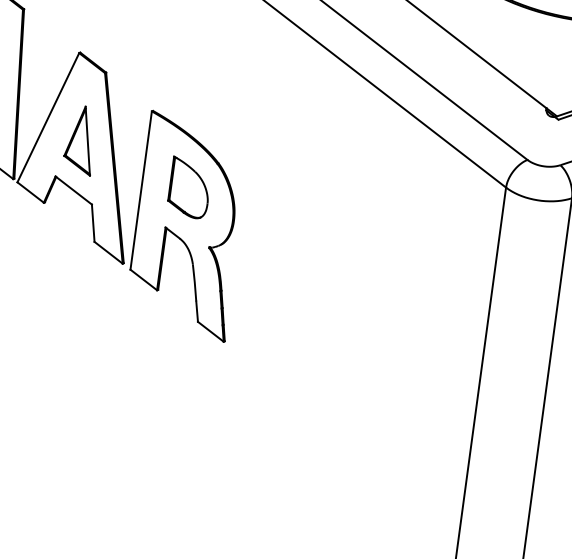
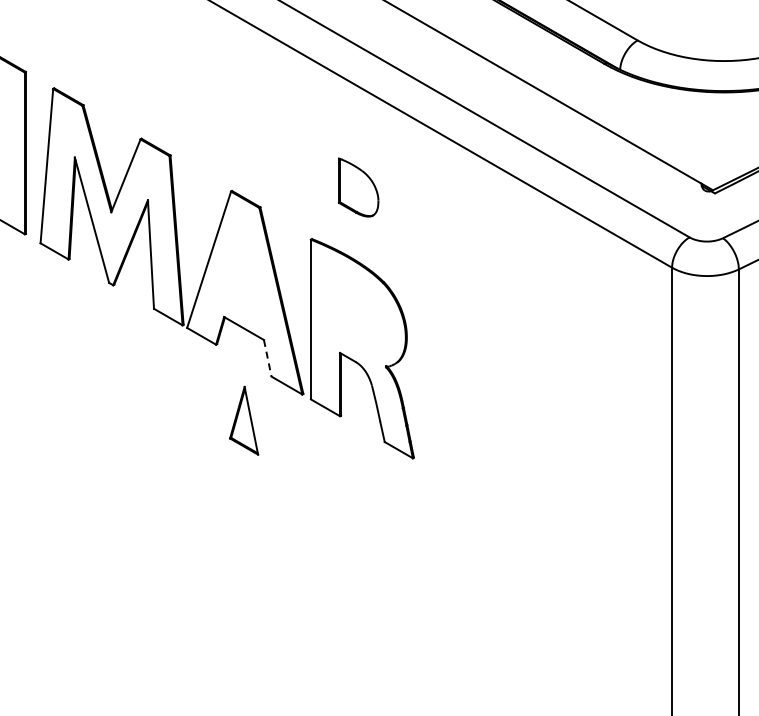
part: (81, 140) -> (244, 420), moved
part: (189, 187) -> (358, 187), moved
line: (92, 223) -> (267, 358), solid -> dashed

